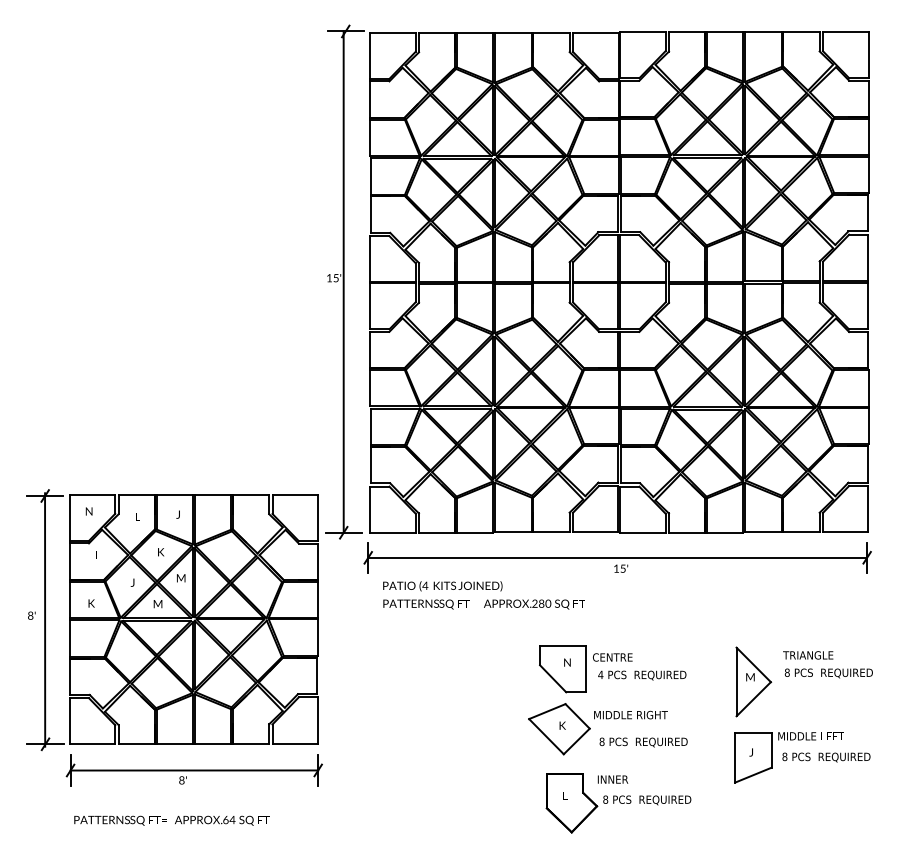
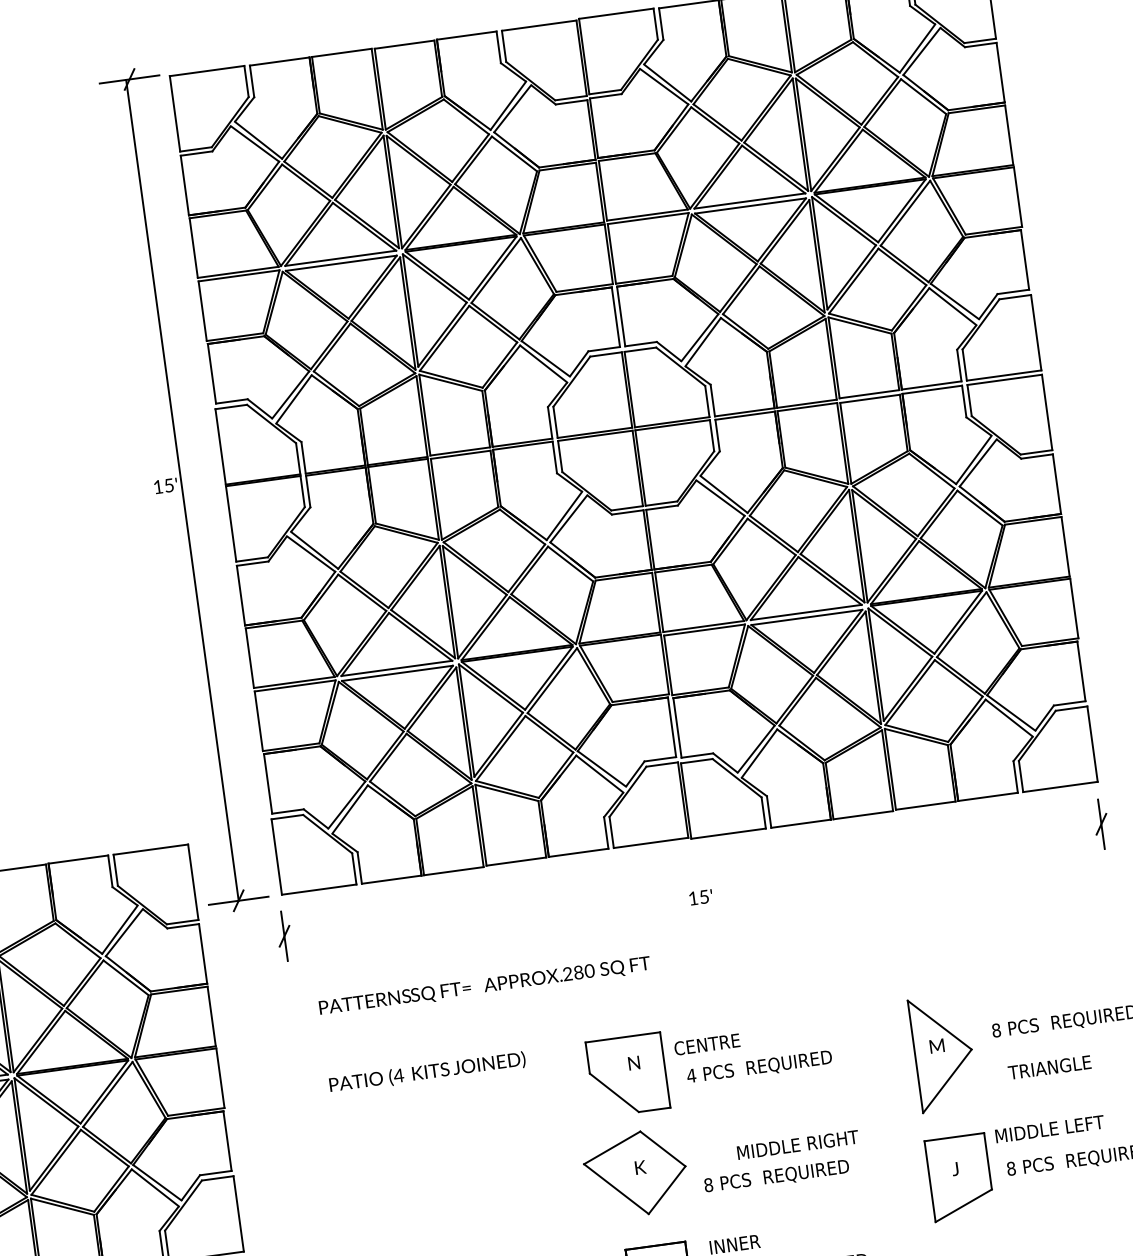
line: (617, 557) -> (692, 879), removed
text: (442, 586) -> (427, 1072), moved
text: (808, 655) -> (1050, 1067), moved
text: (630, 714) -> (797, 1144), moved

